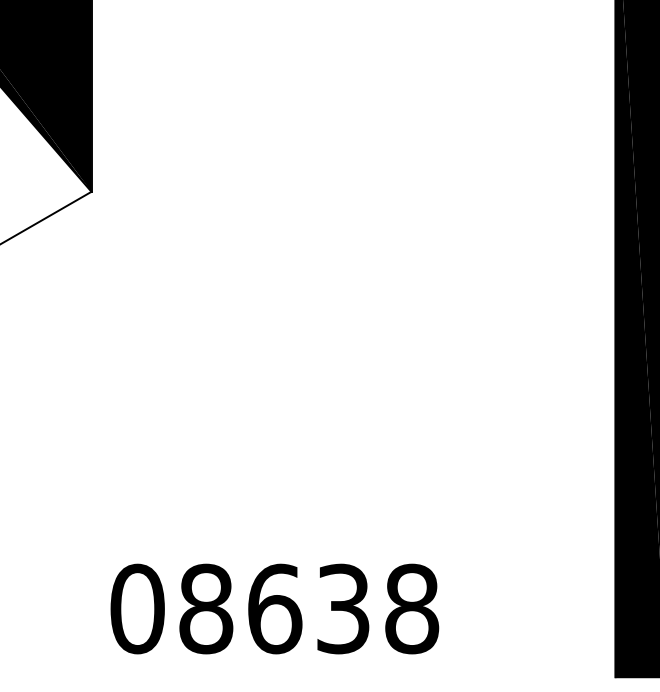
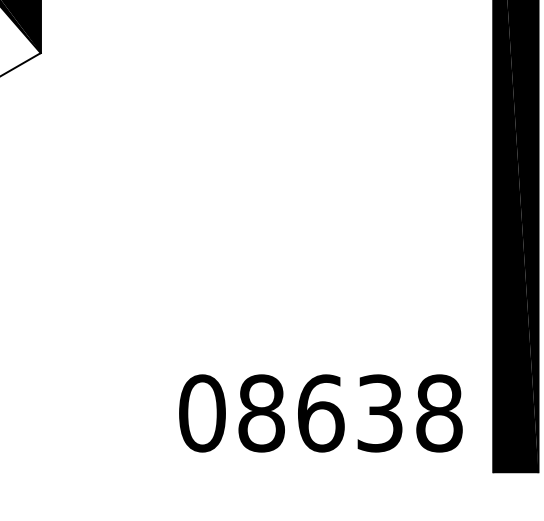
text: (274, 608) -> (320, 413), moved

